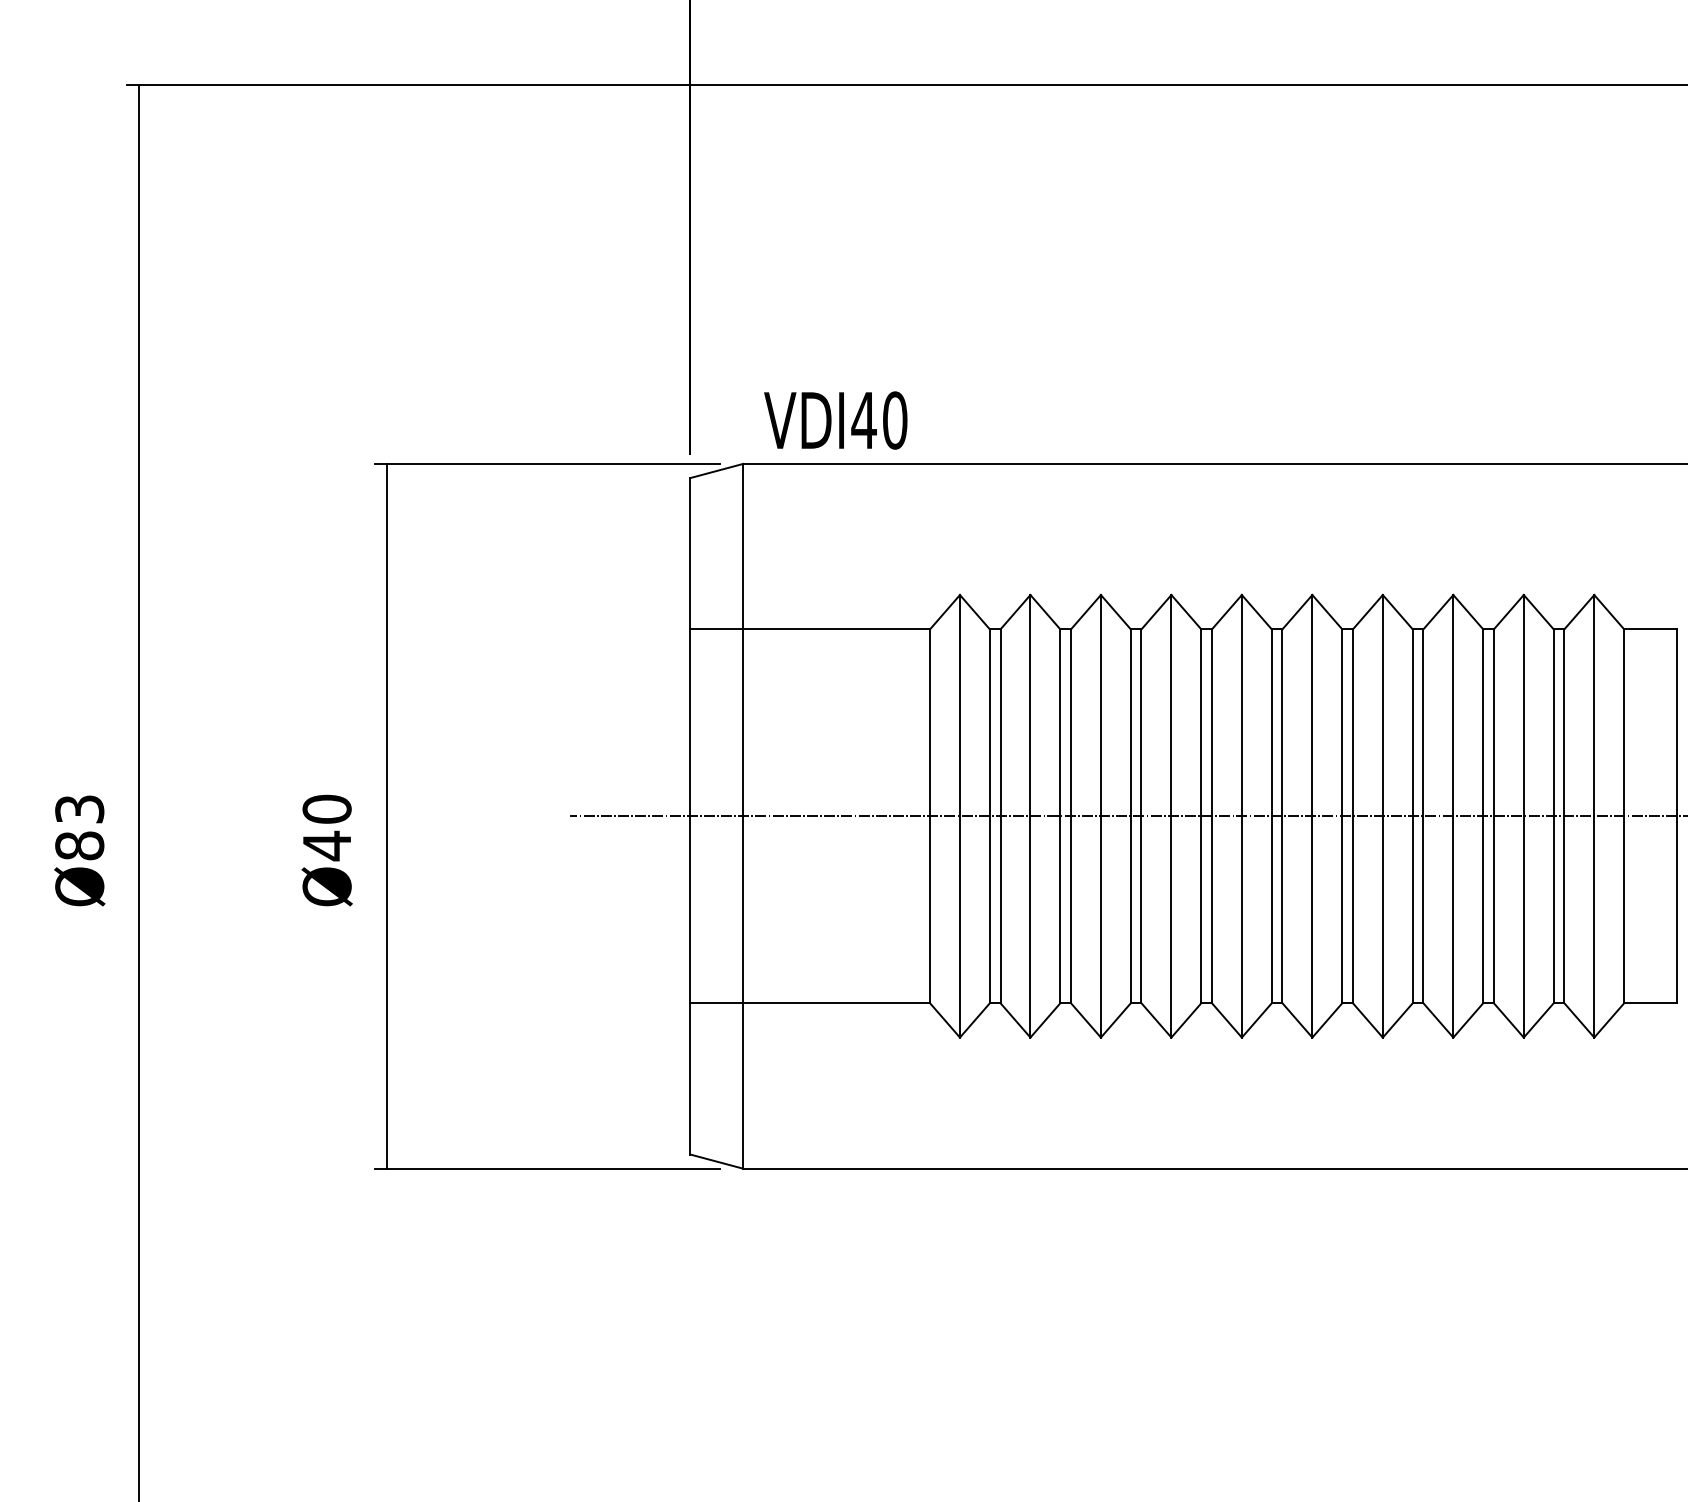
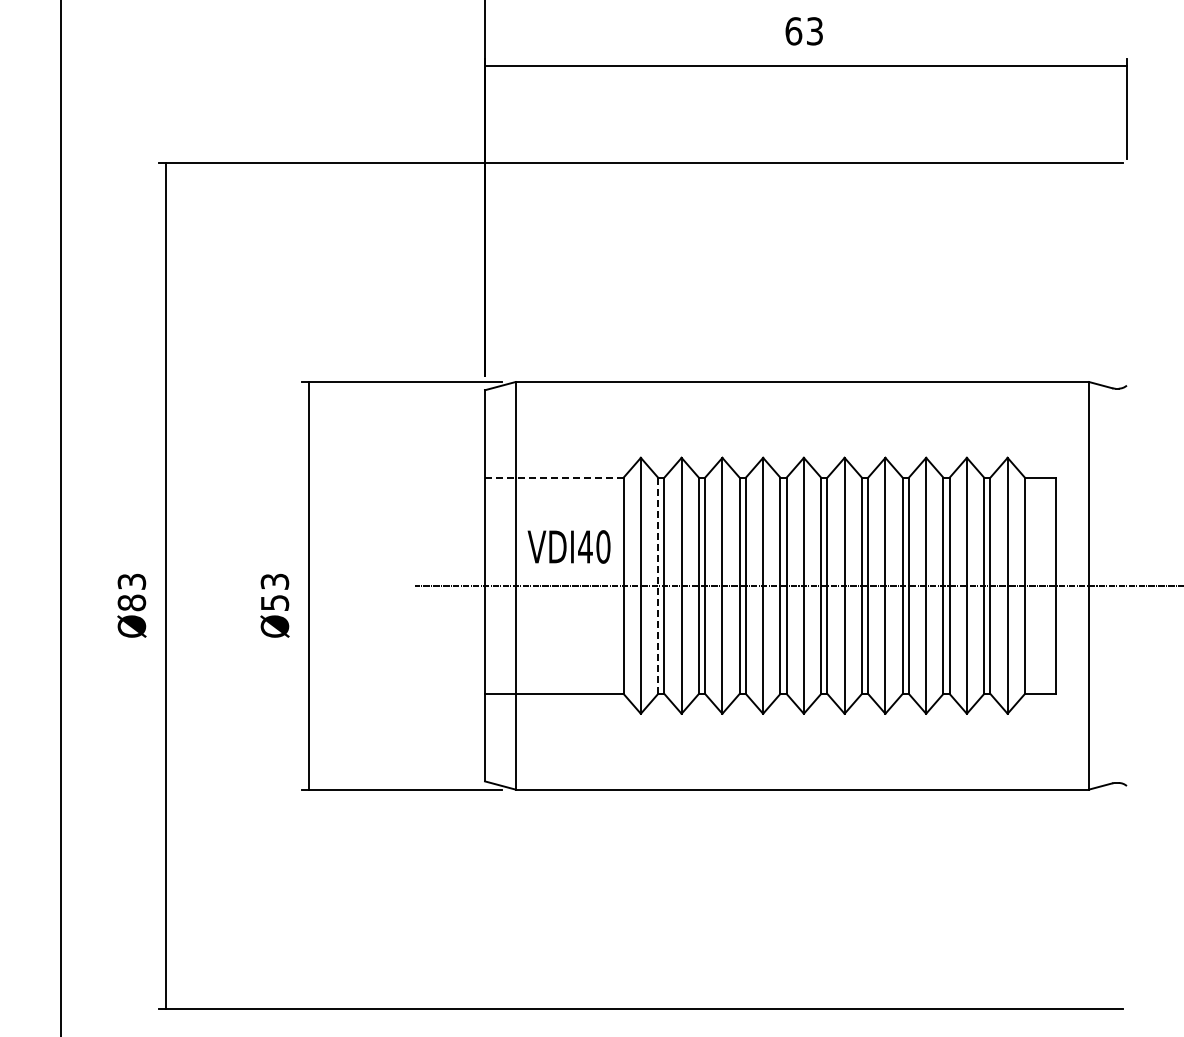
text: (834, 419) -> (568, 546), moved
line: (810, 628) -> (554, 477), solid -> dashed
line: (990, 815) -> (658, 585), solid -> dashed
text: (326, 827) -> (274, 592), Ø40 -> Ø53

